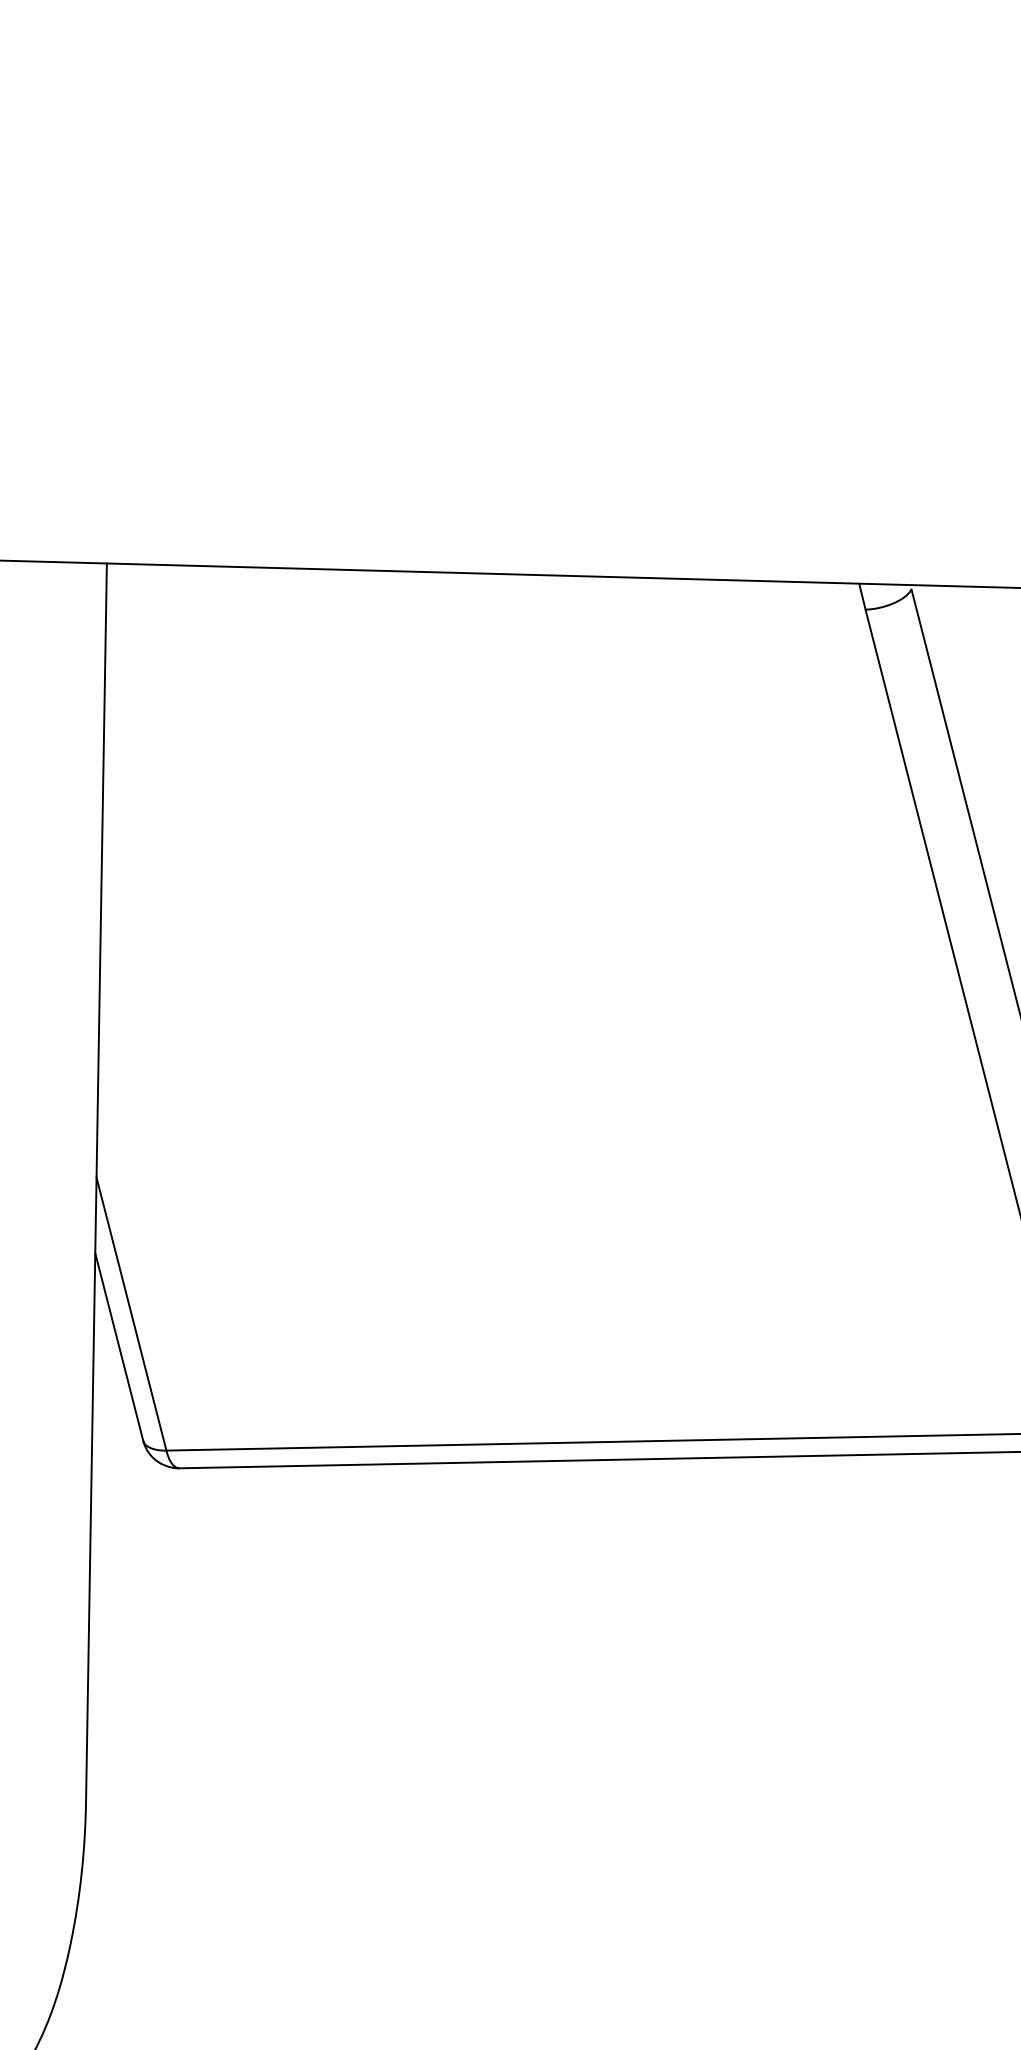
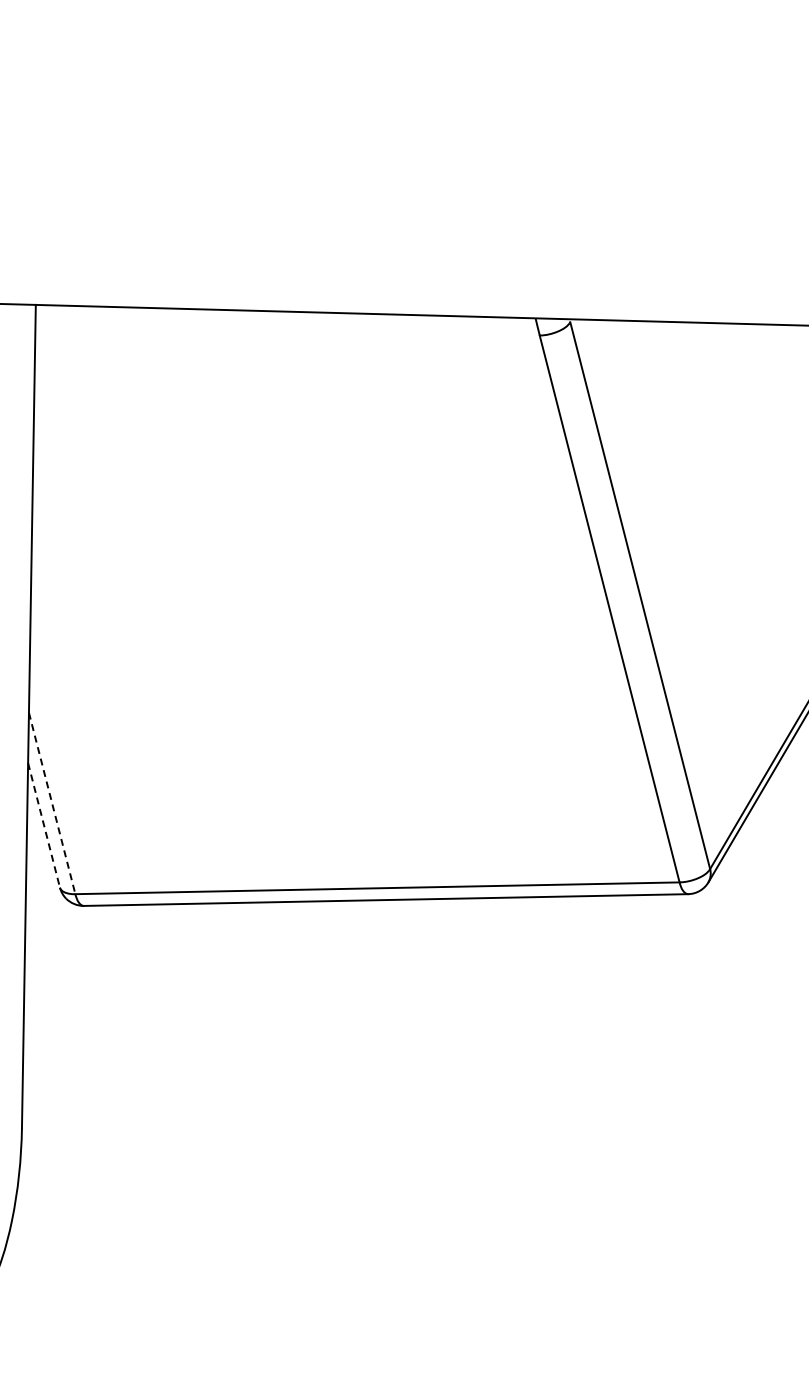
line: (131, 1314) -> (52, 803), solid -> dashed
line: (119, 1347) -> (44, 825), solid -> dashed

